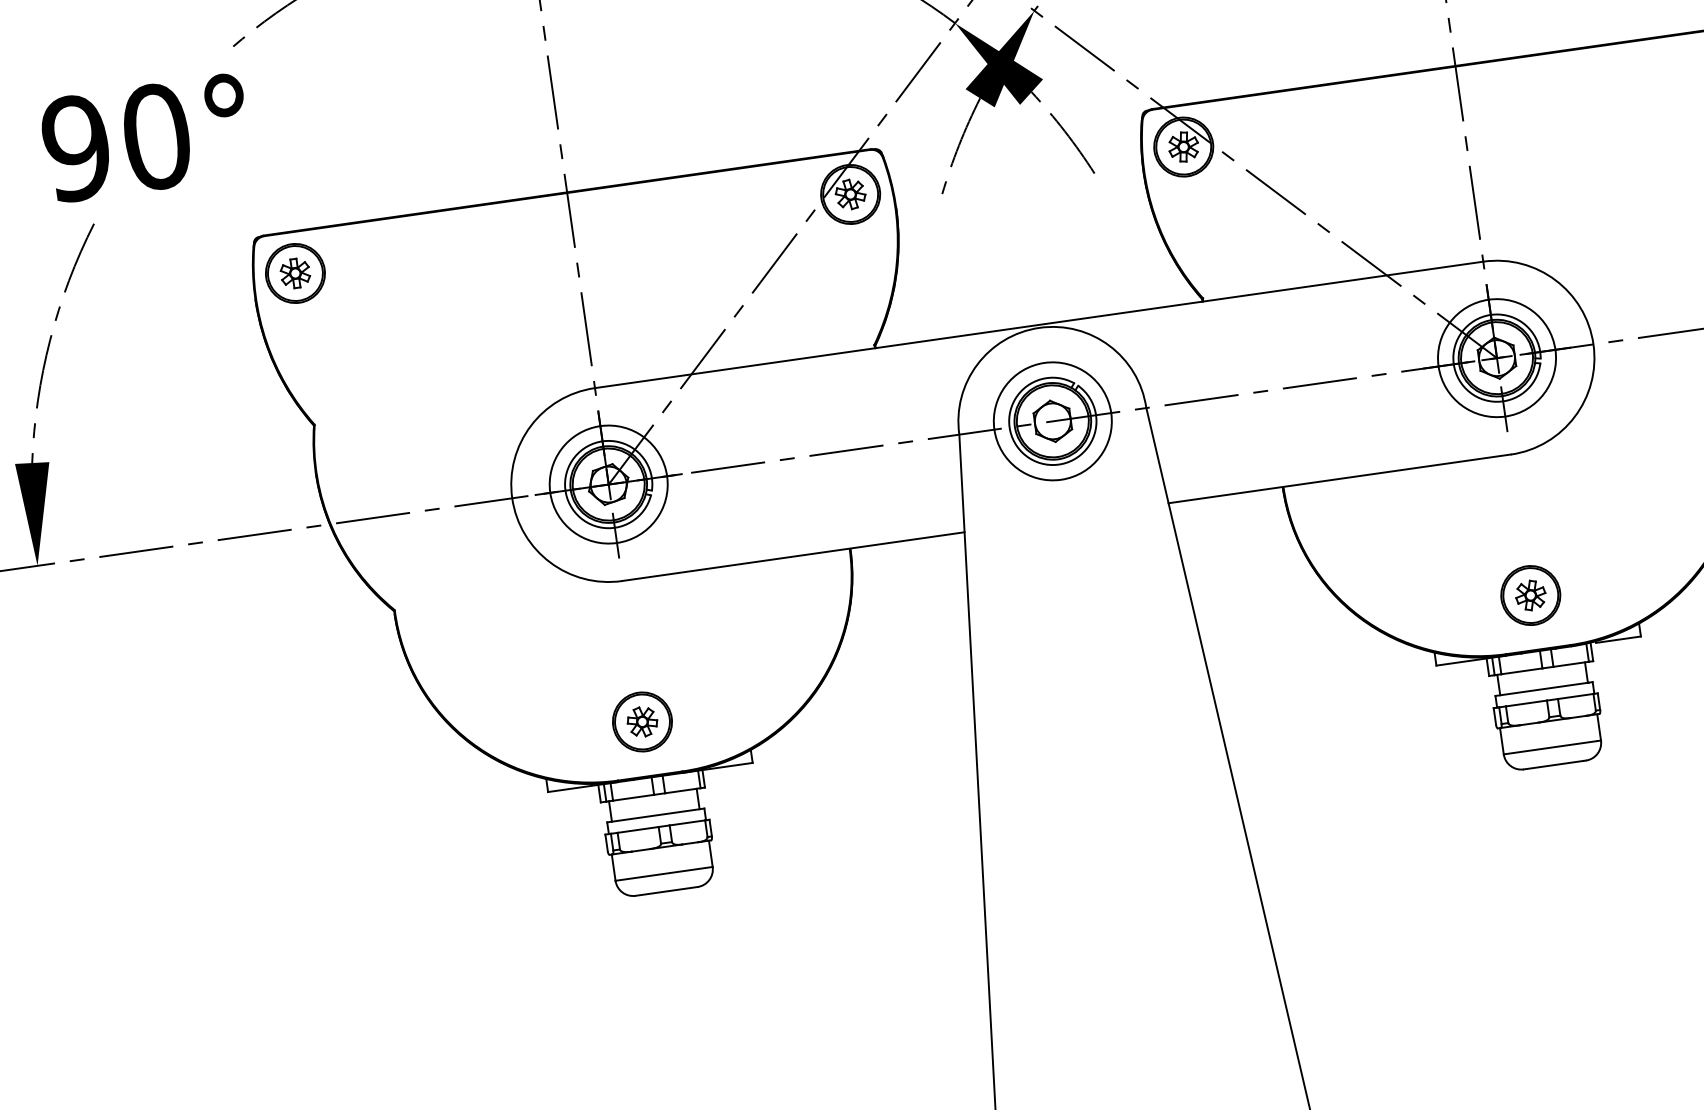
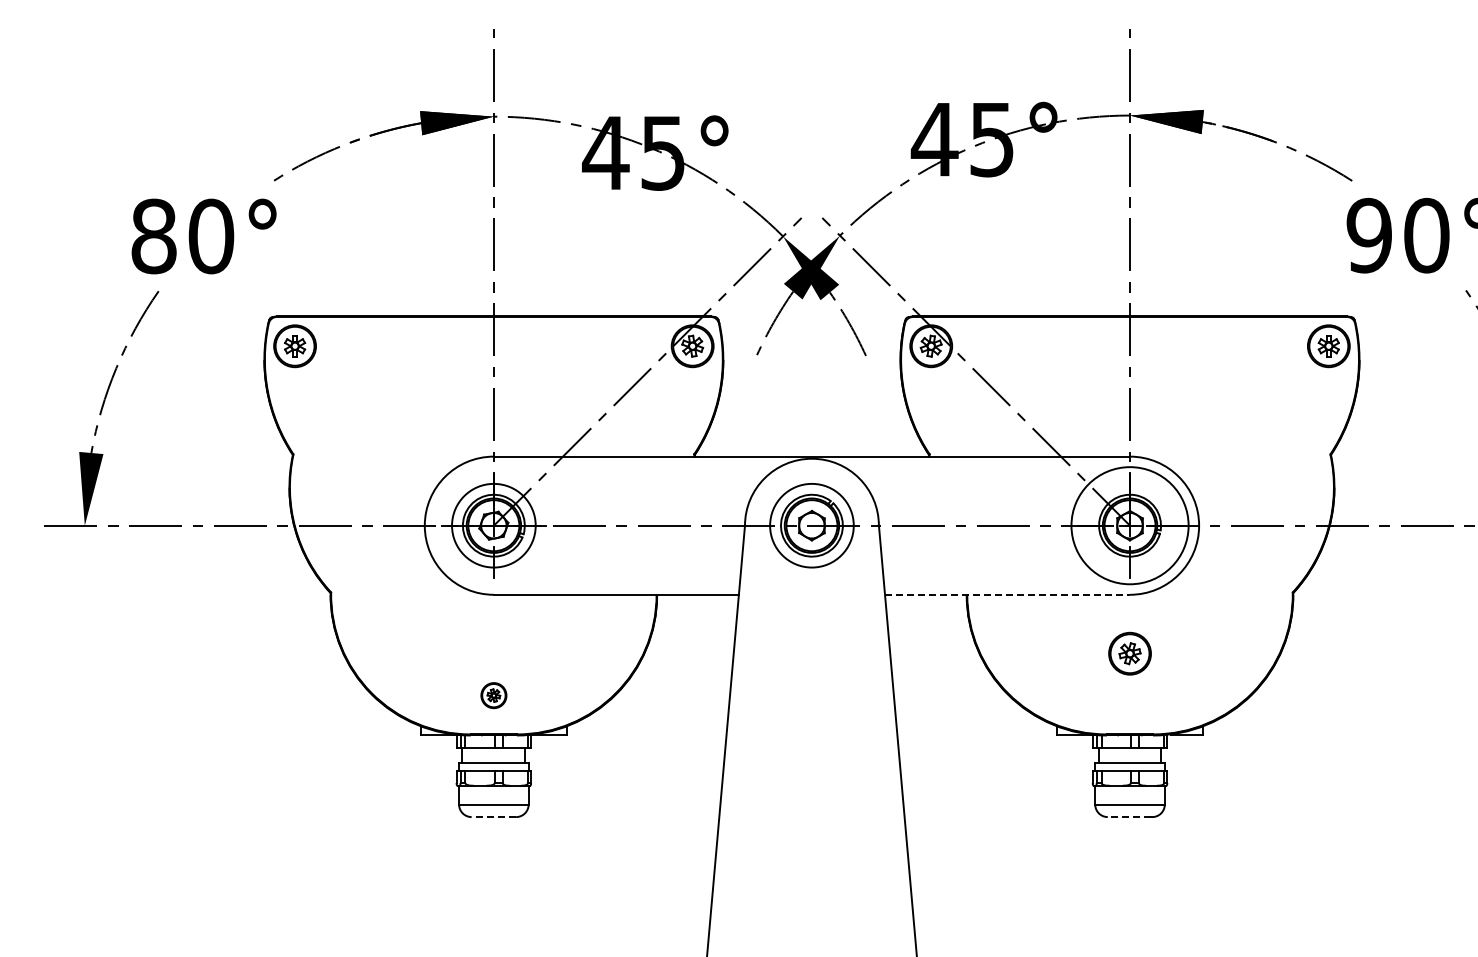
text: (75, 148) -> (153, 236), 90° -> 80°
circle: (1496, 357) -> (1129, 525), size x1.4
line: (1339, 478) -> (1007, 594), solid -> dashed
part: (1529, 595) -> (1129, 653), moved
part: (641, 721) -> (493, 695), size x0.6
line: (1552, 765) -> (1128, 817), solid -> dashed
line: (666, 892) -> (493, 817), solid -> dashed

